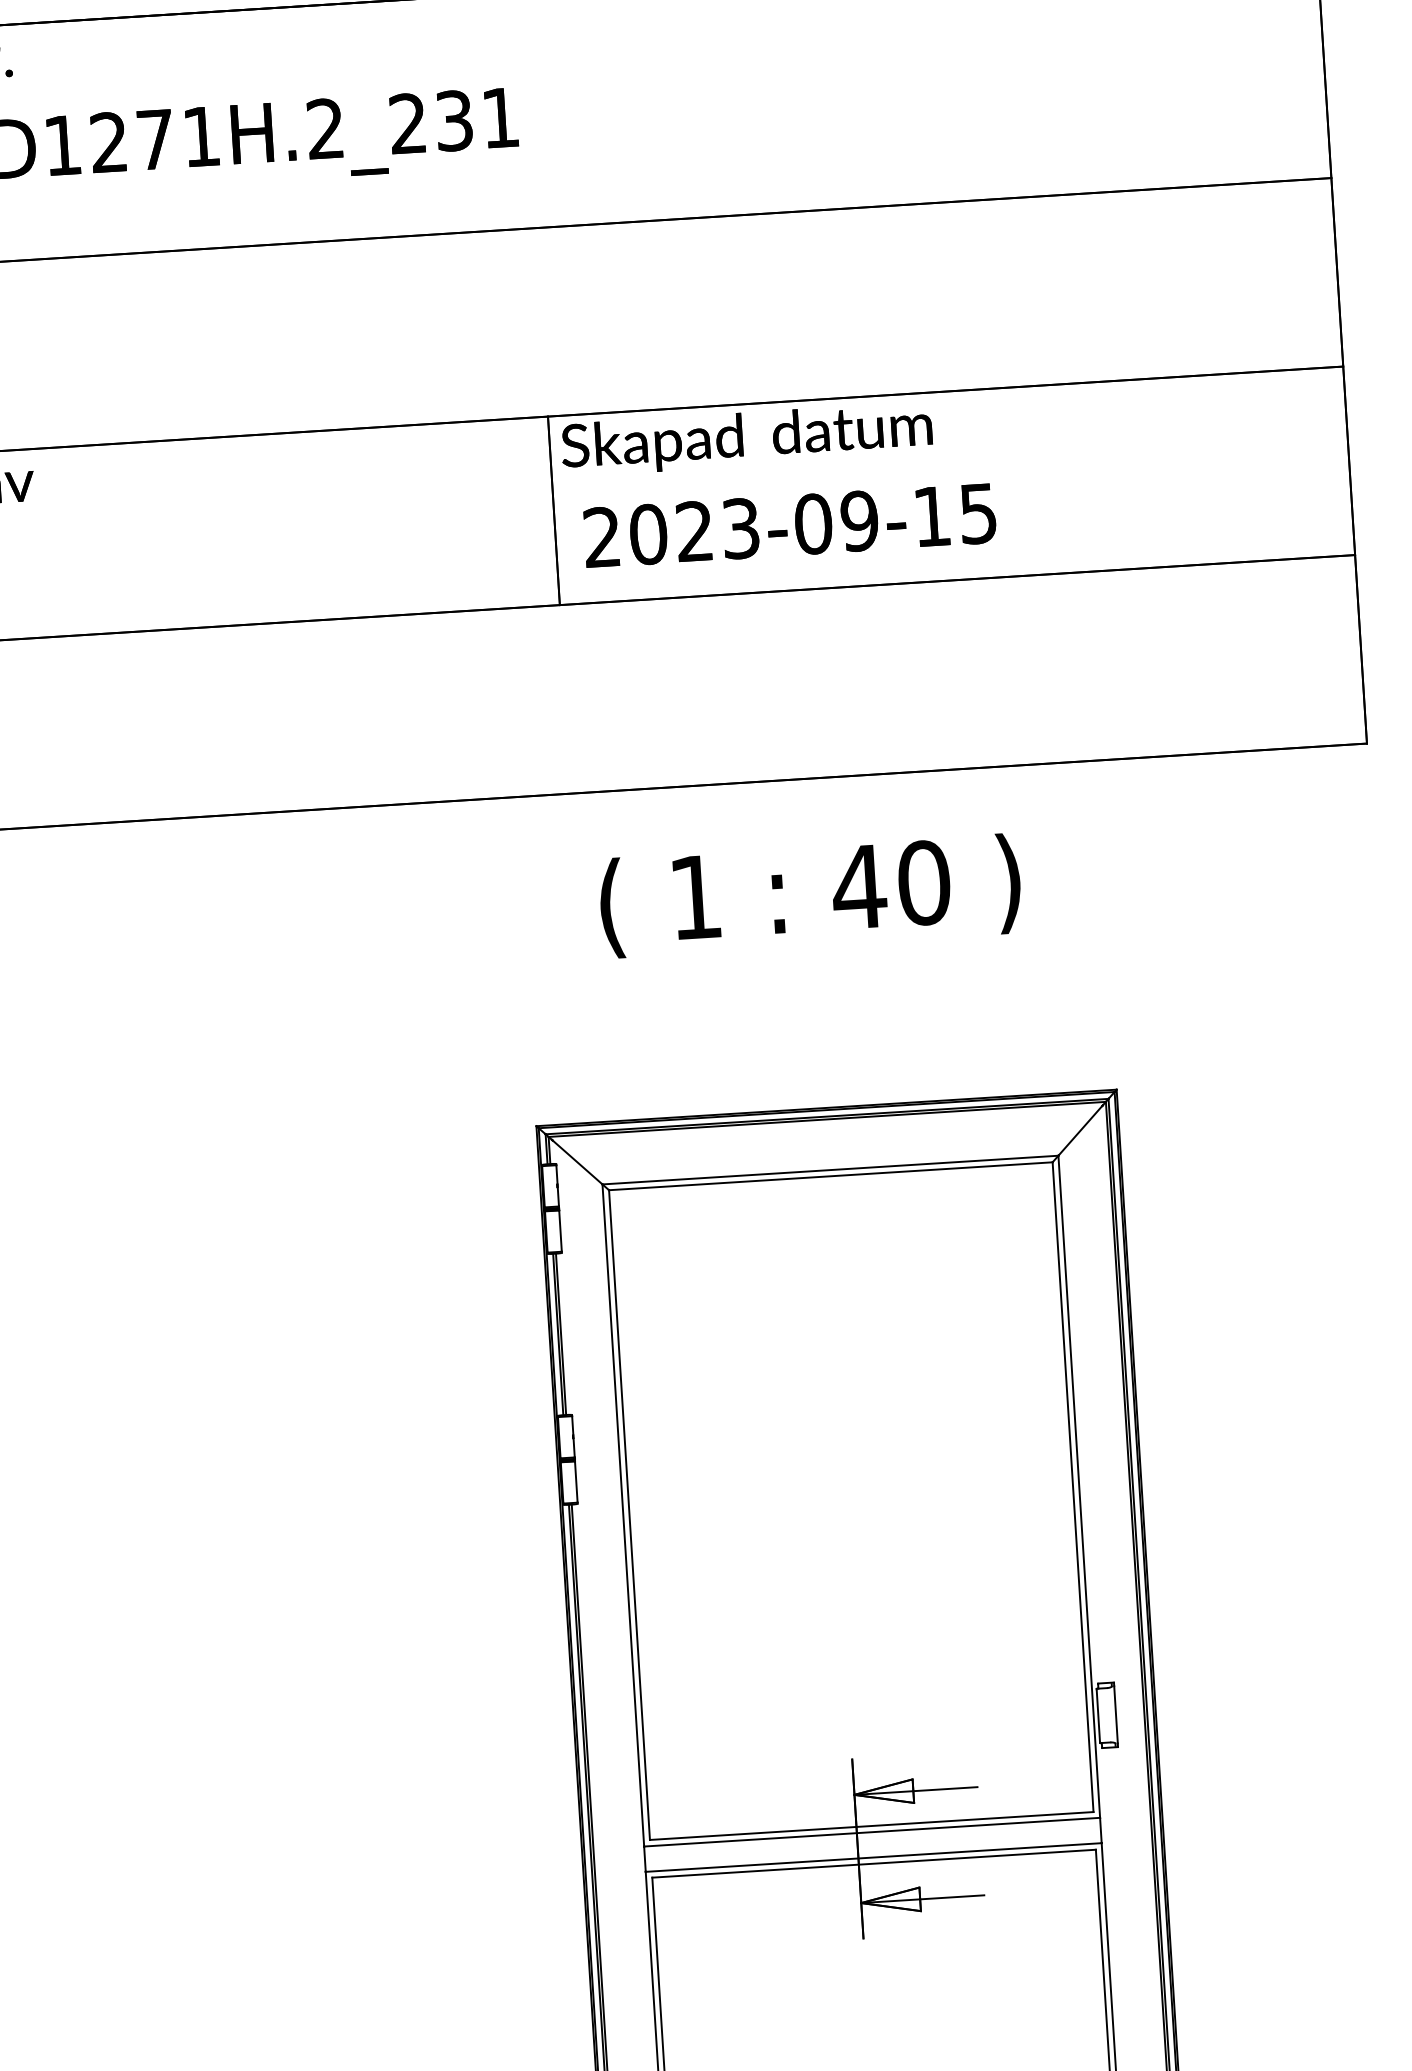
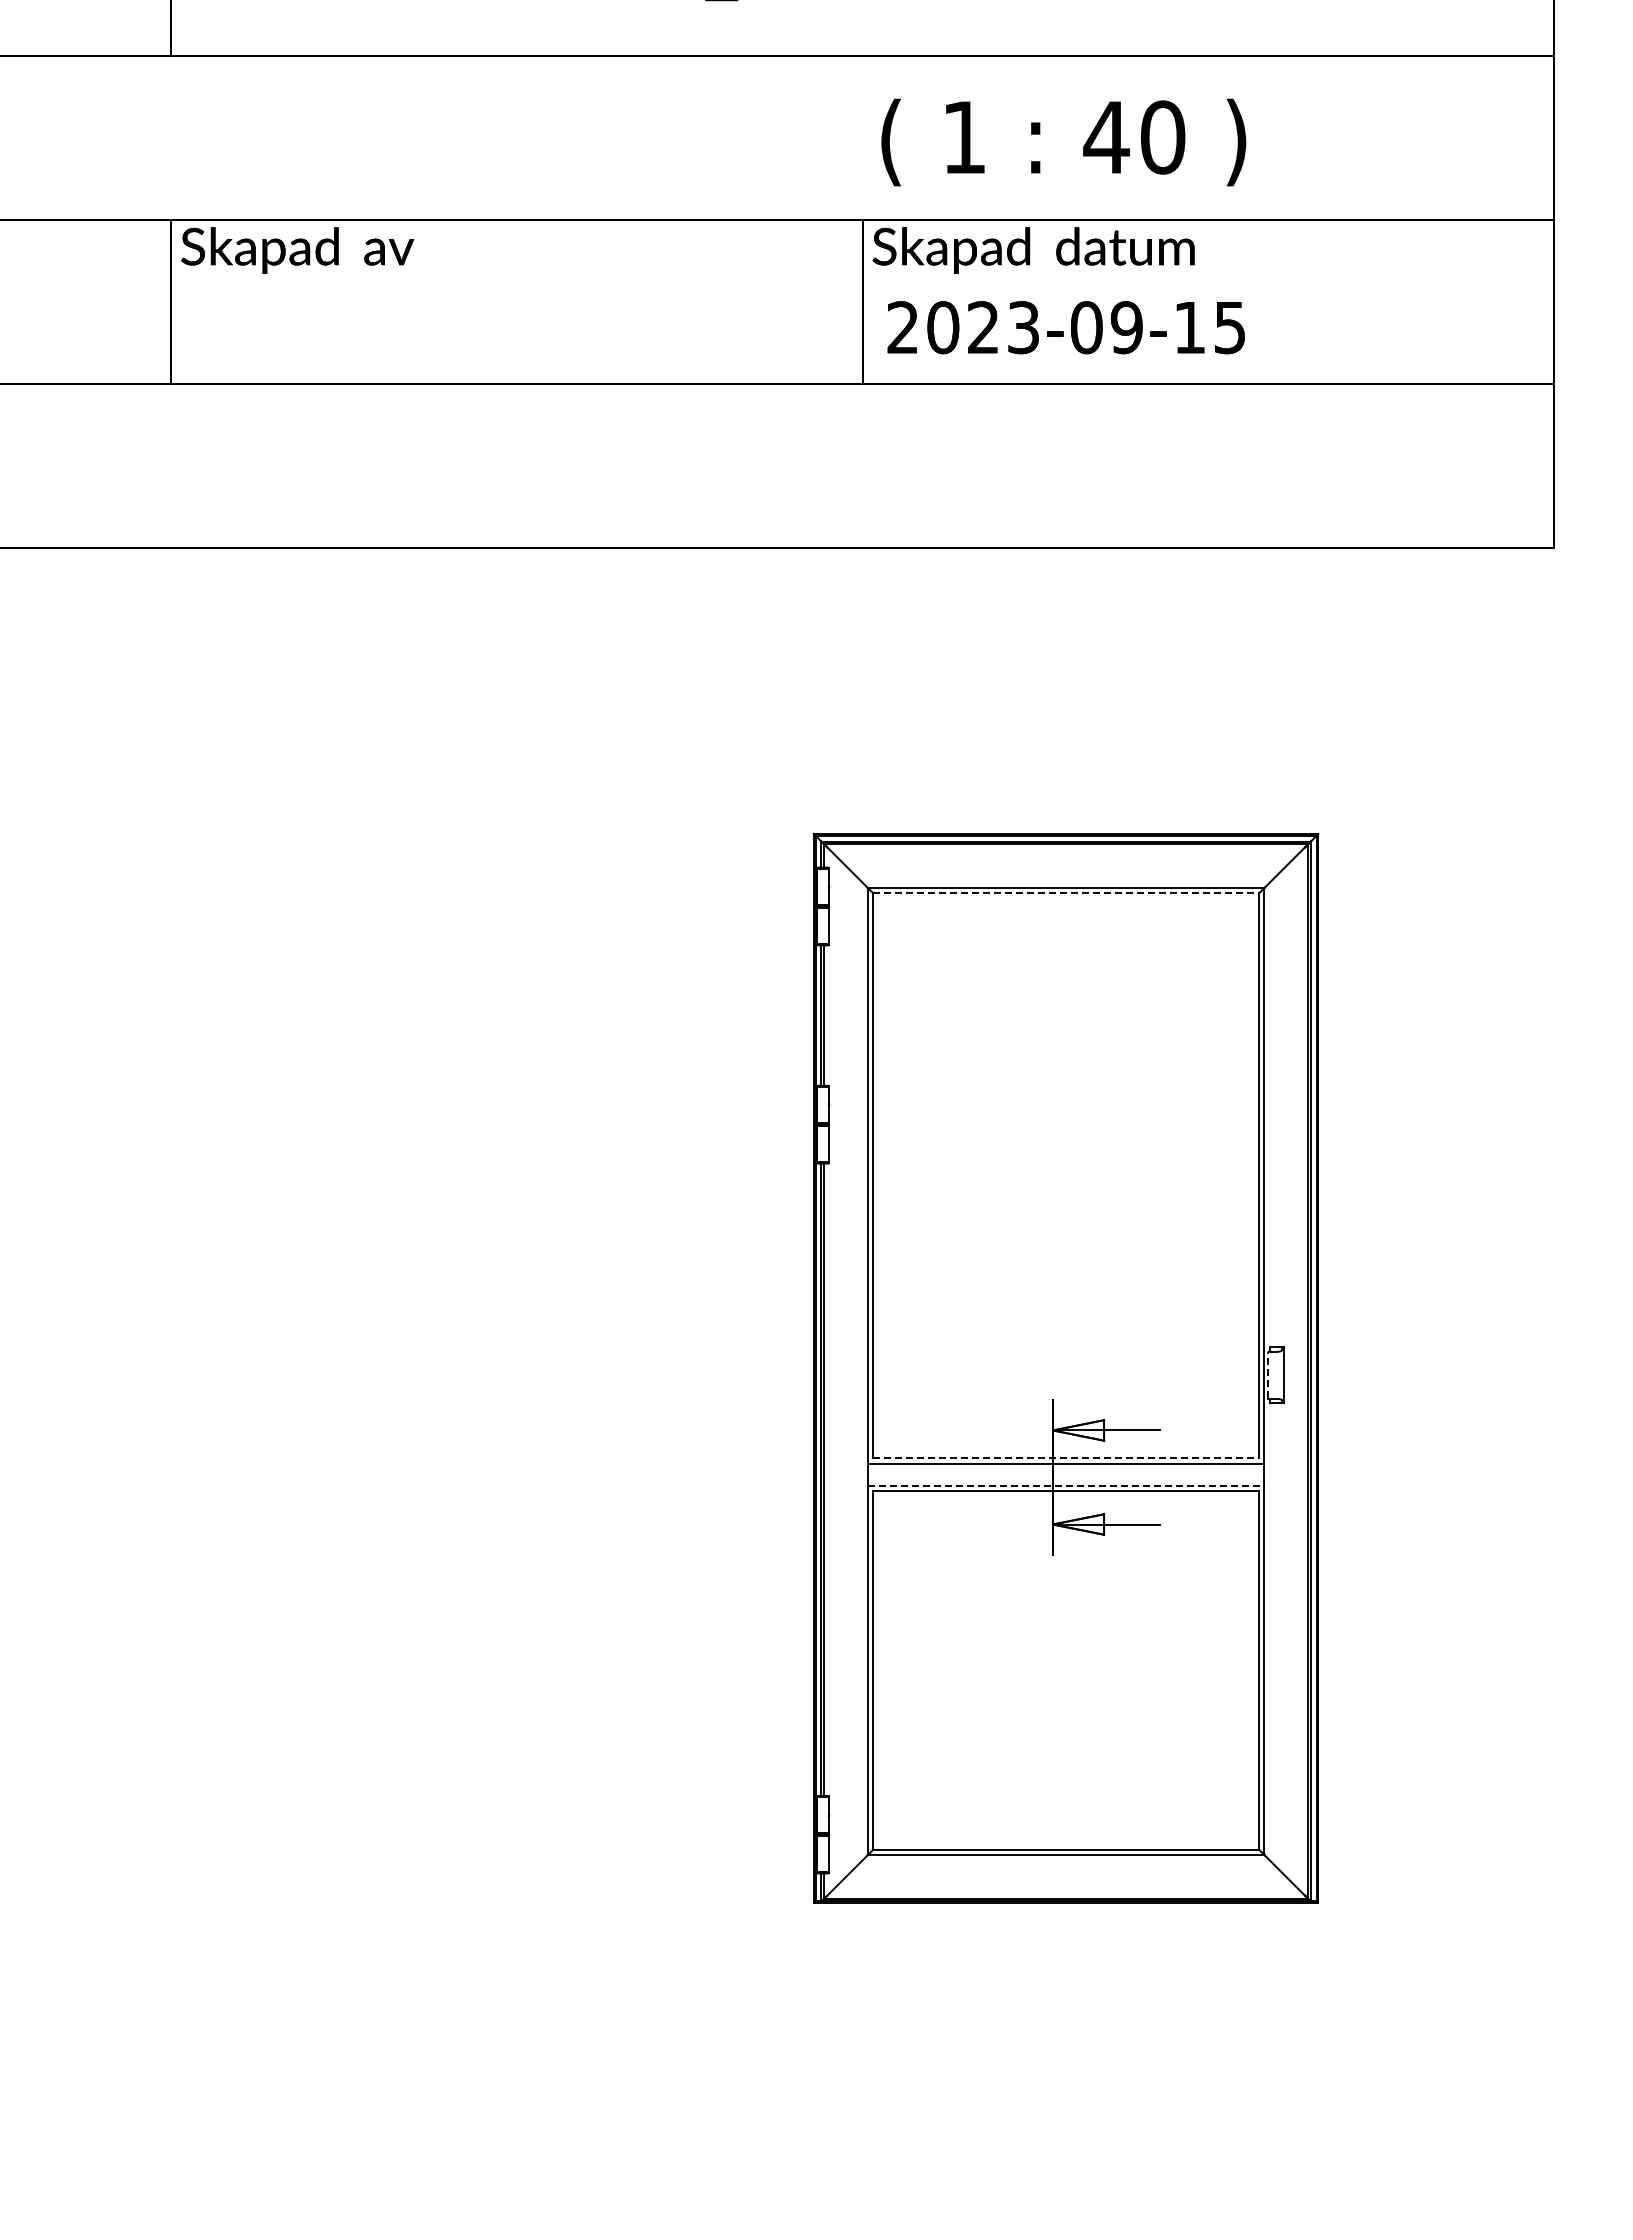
text: (810, 895) -> (1063, 142), moved
line: (831, 1176) -> (1066, 893), solid -> dashed
line: (1098, 1714) -> (1268, 1374), solid -> dashed
line: (872, 1826) -> (1066, 1458), solid -> dashed
line: (874, 1857) -> (1066, 1485), solid -> dashed

